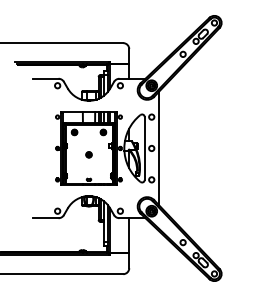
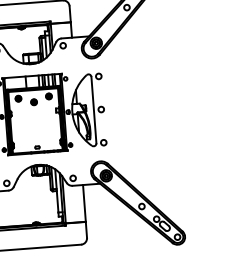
line: (158, 148) -> (108, 109), removed
part: (88, 154) -> (33, 101), moved

